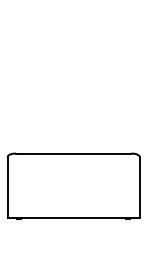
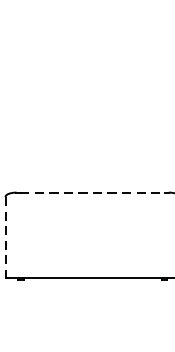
line: (73, 153) -> (92, 192), solid -> dashed
line: (7, 187) -> (5, 237), solid -> dashed

